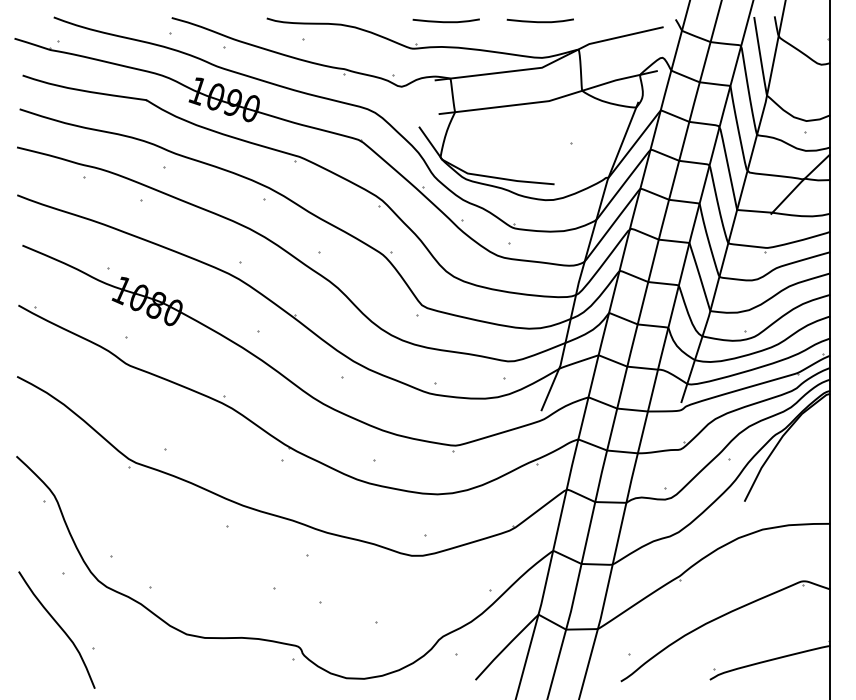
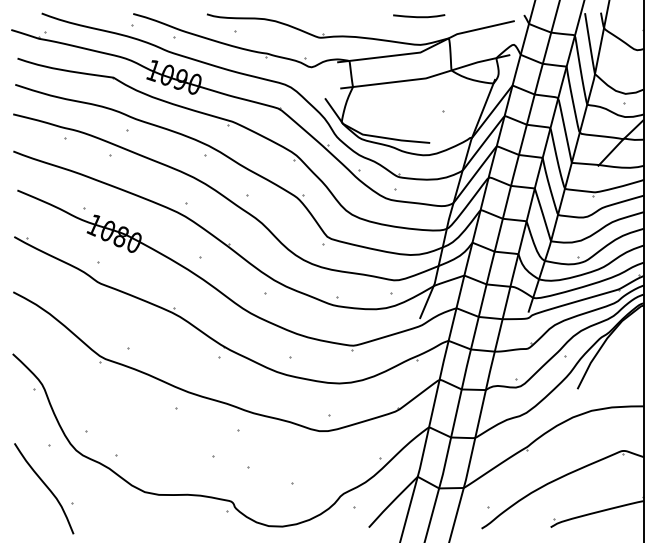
curve: (446, 21) -> (346, 16), removed

